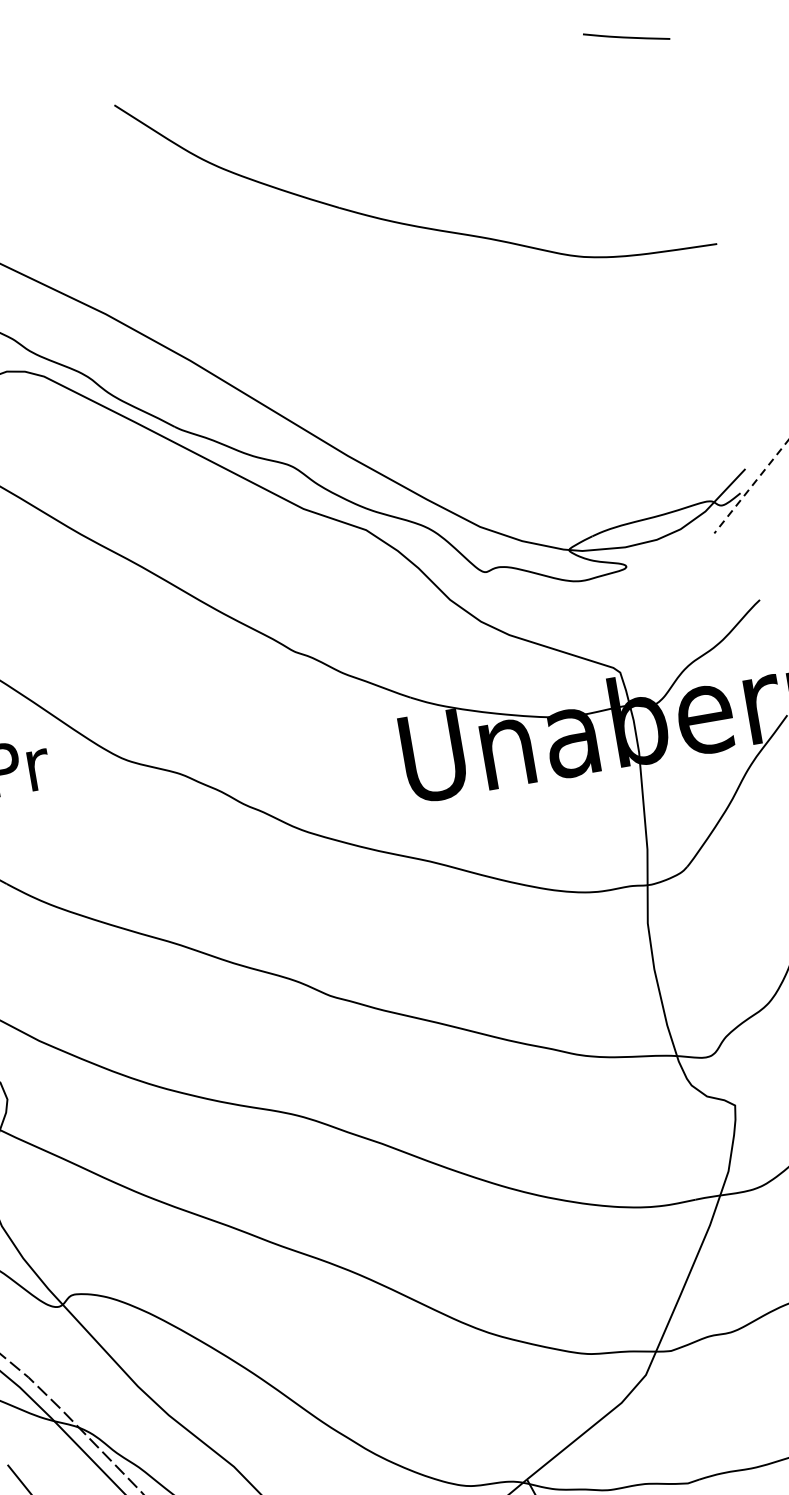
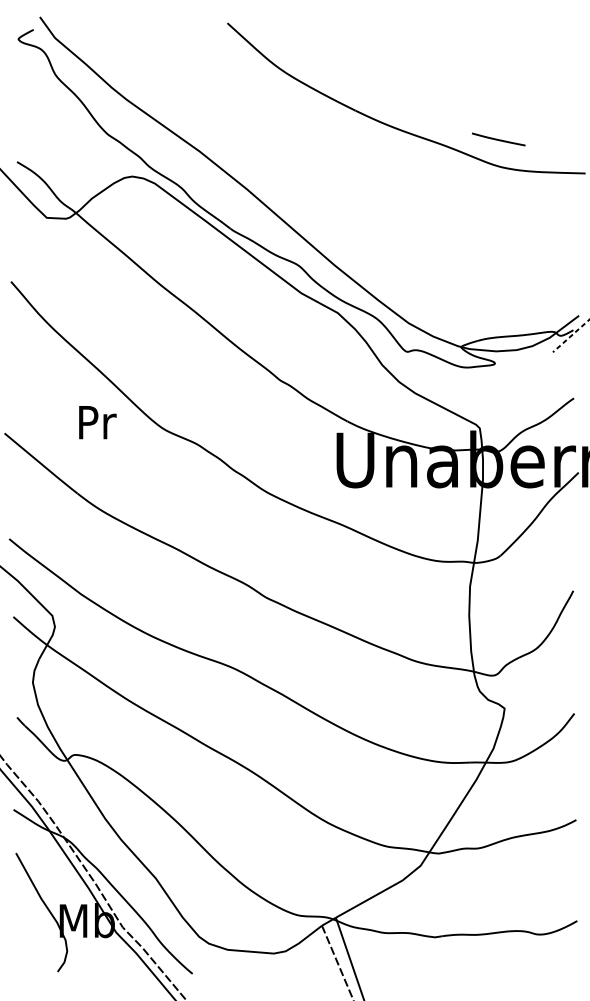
line: (626, 36) -> (498, 139), moved

